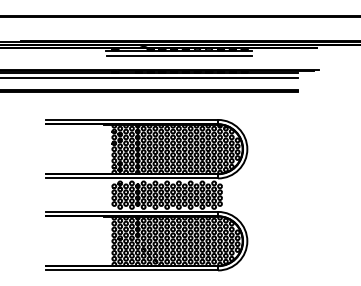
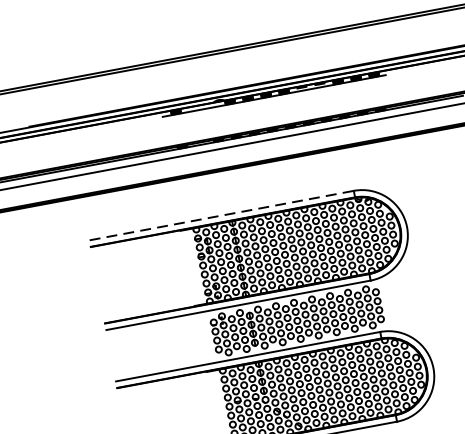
line: (178, 55) -> (274, 103), removed
line: (132, 119) -> (222, 214), solid -> dashed

